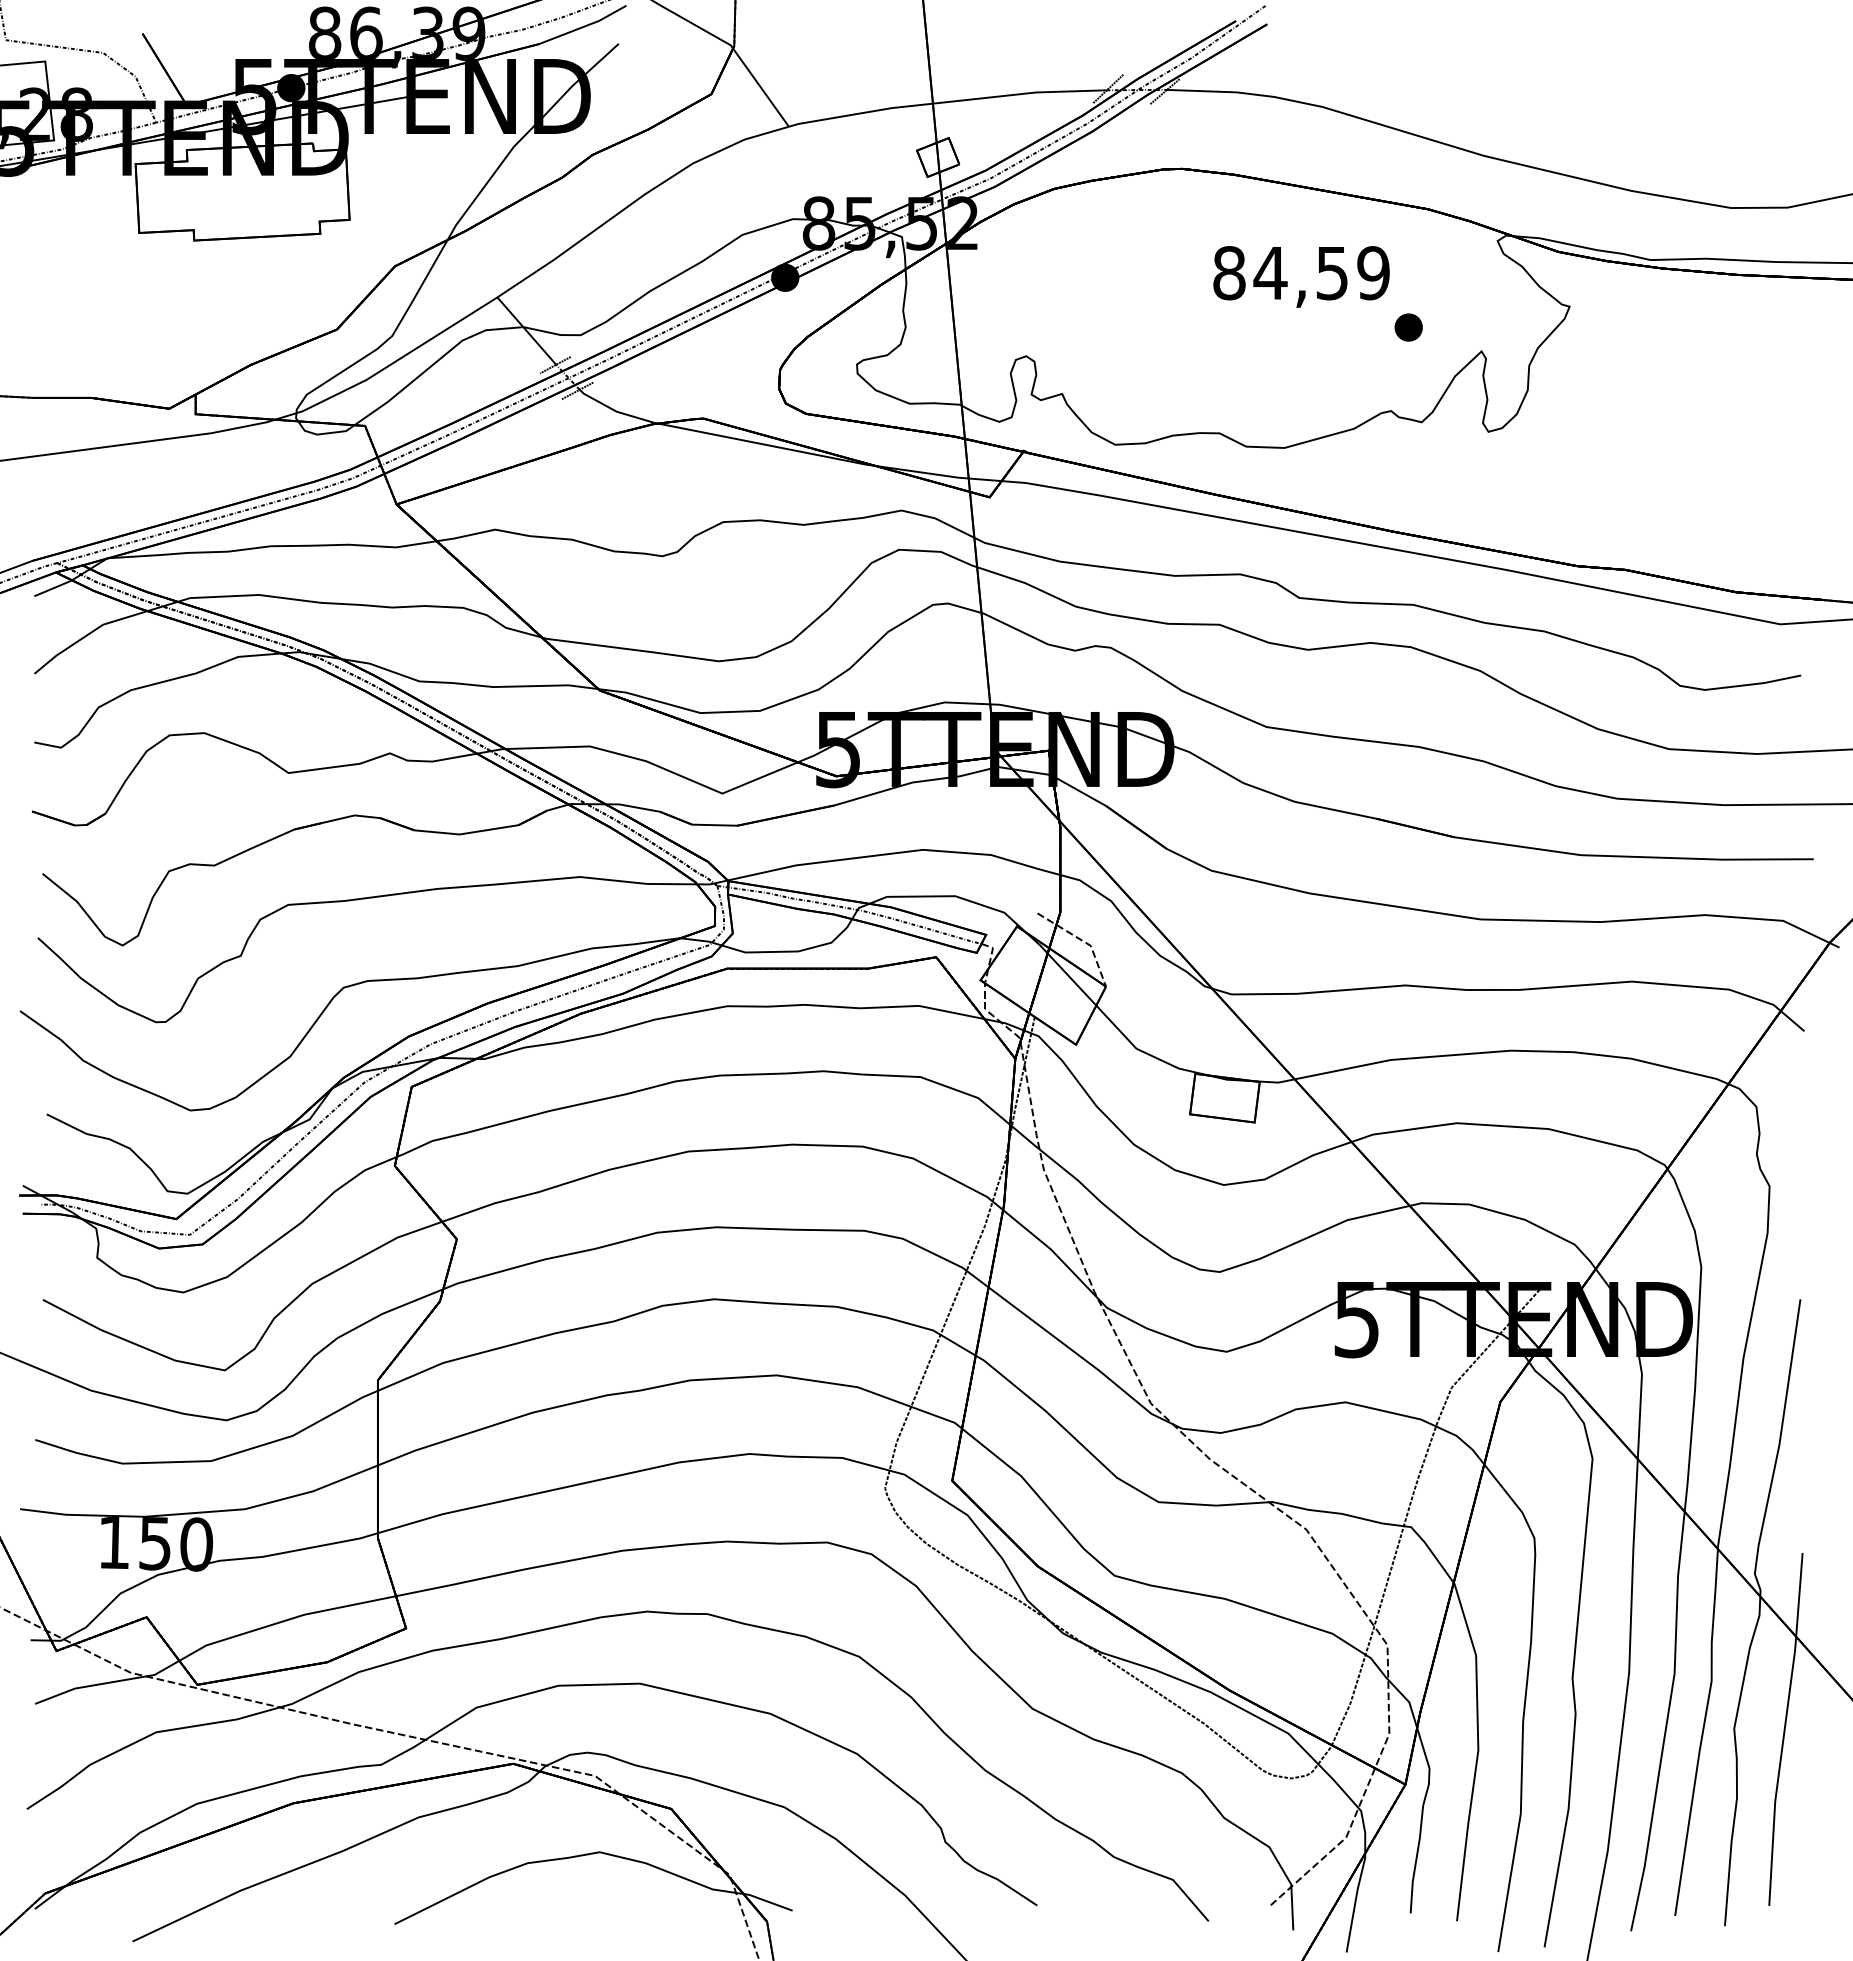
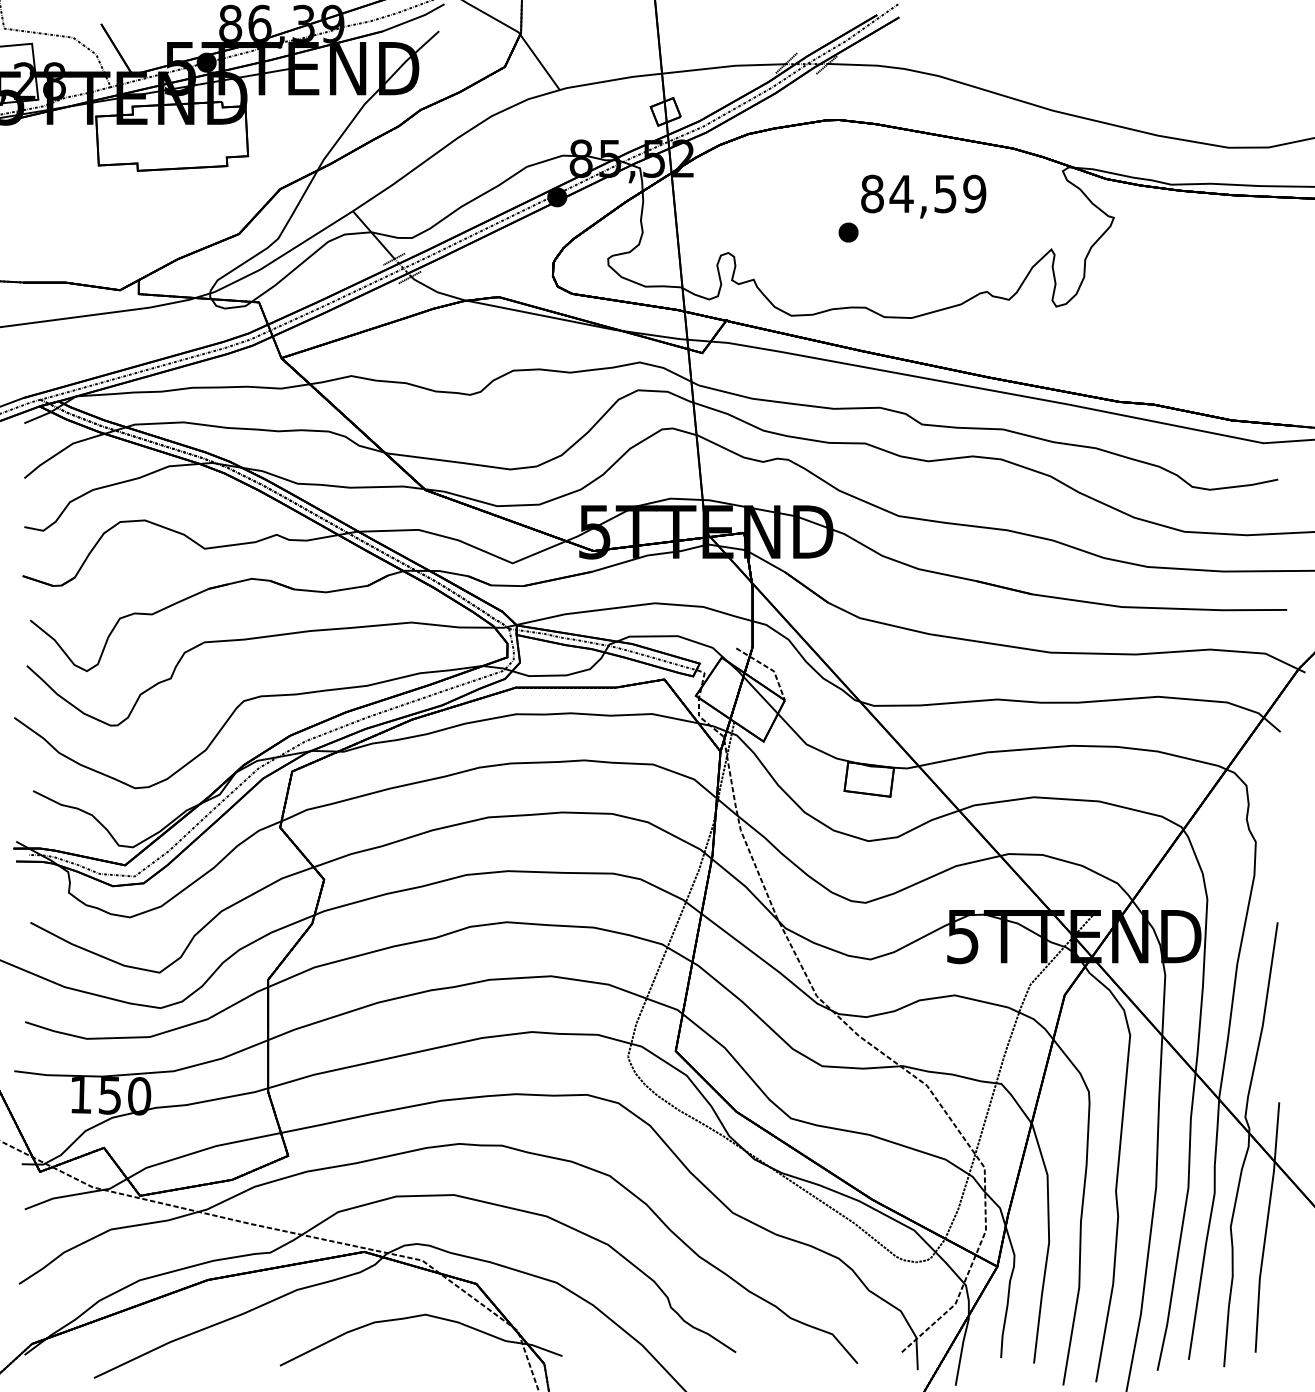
part: (1408, 327) -> (848, 232), moved

